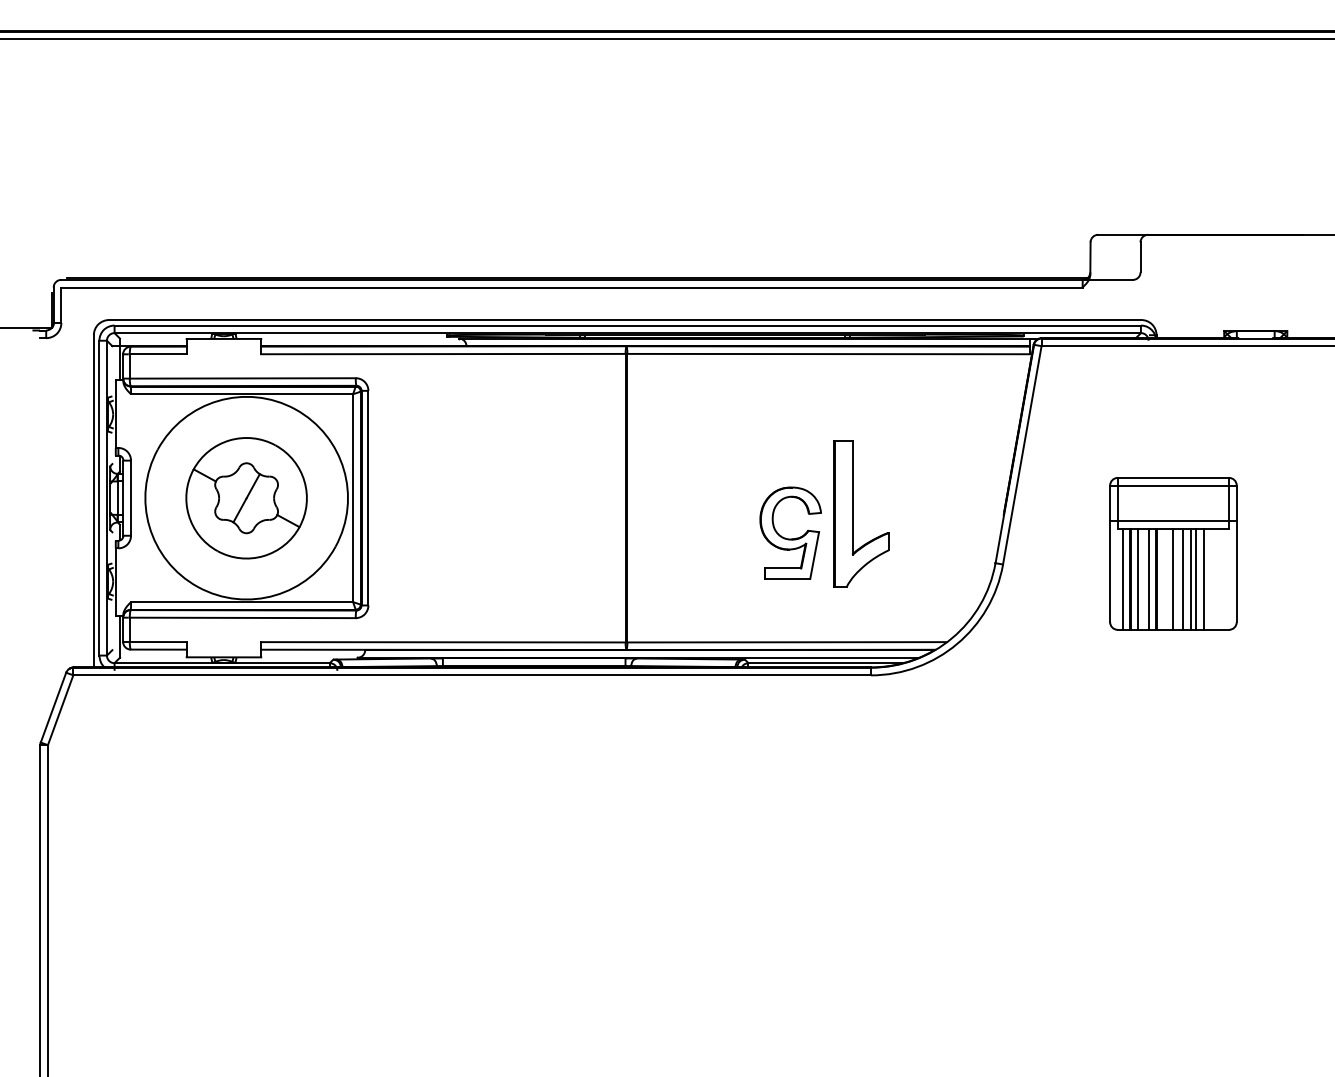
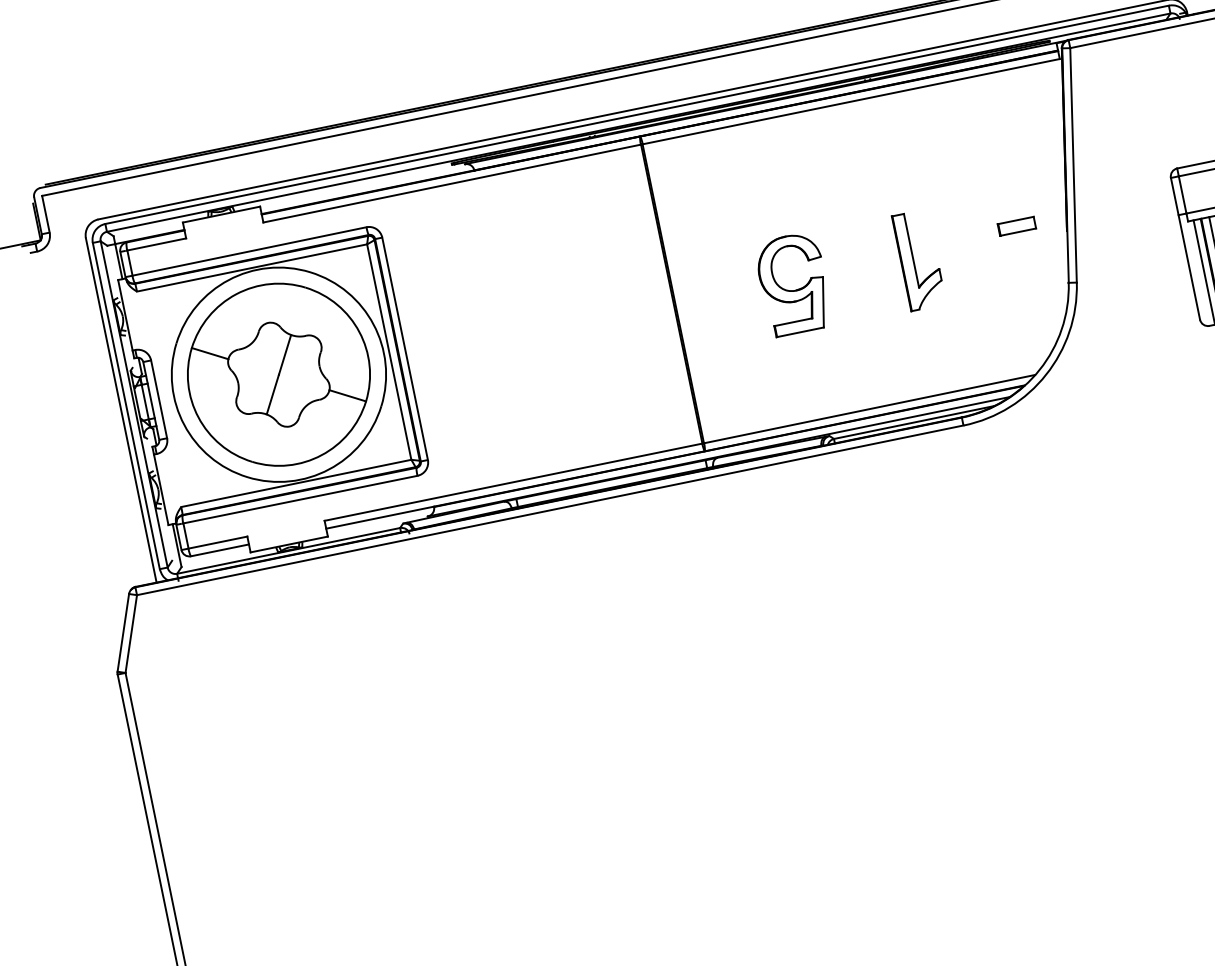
part: (246, 498) -> (278, 375), size x1.43
part: (958, 500) -> (1017, 225), added
part: (860, 513) -> (918, 260), size x0.62
part: (790, 532) -> (793, 283), moved

